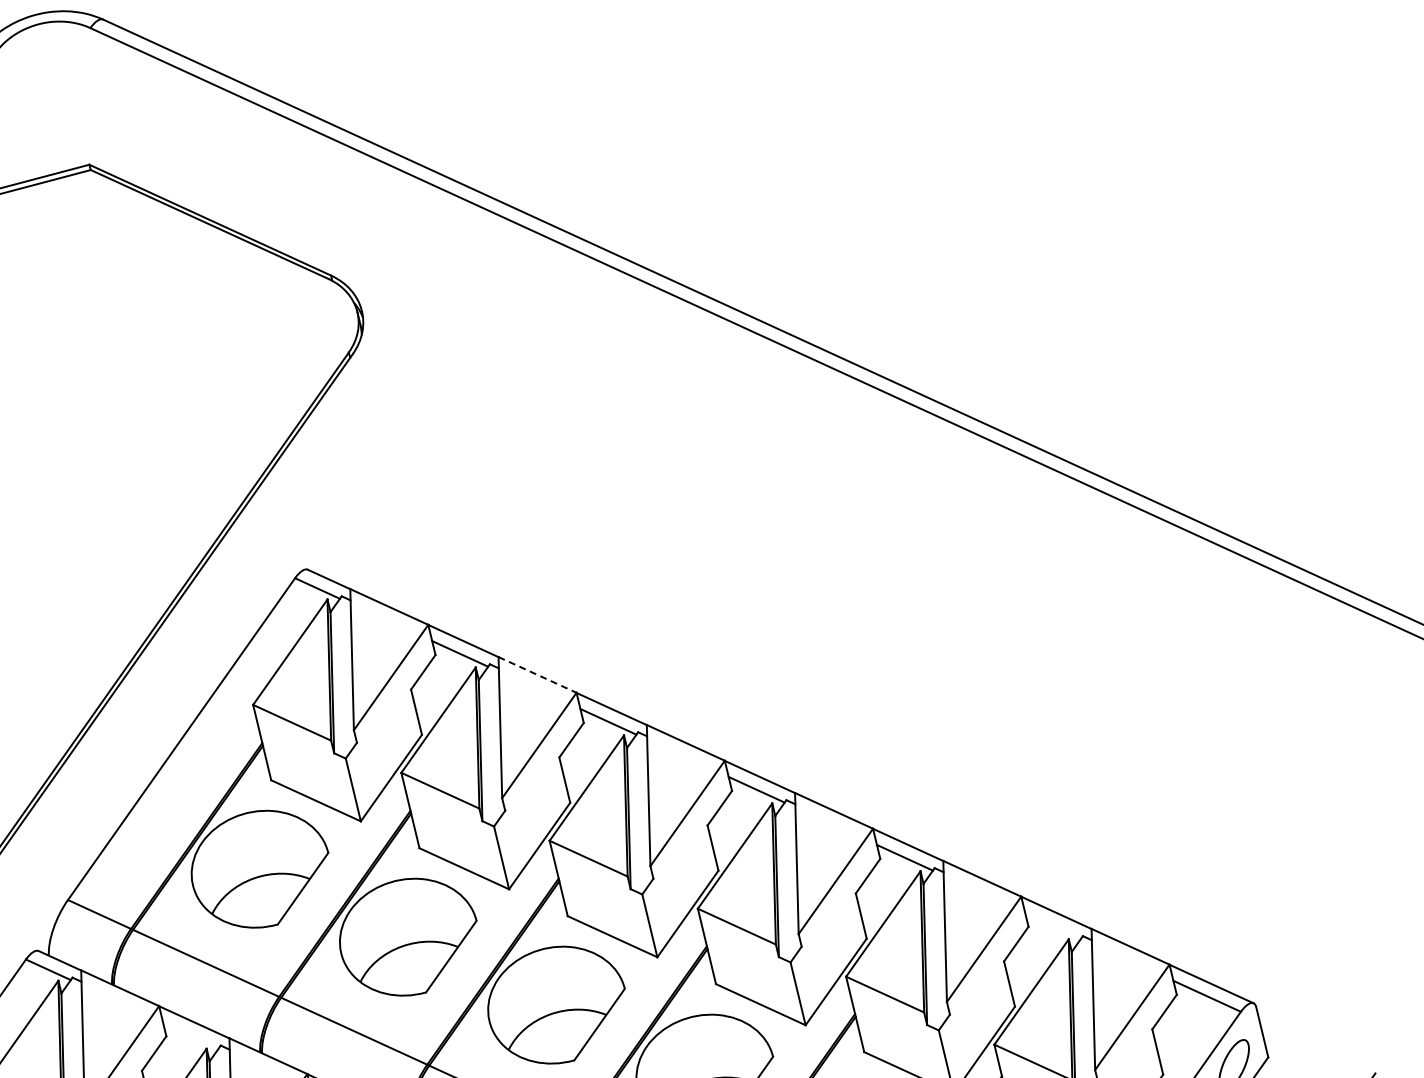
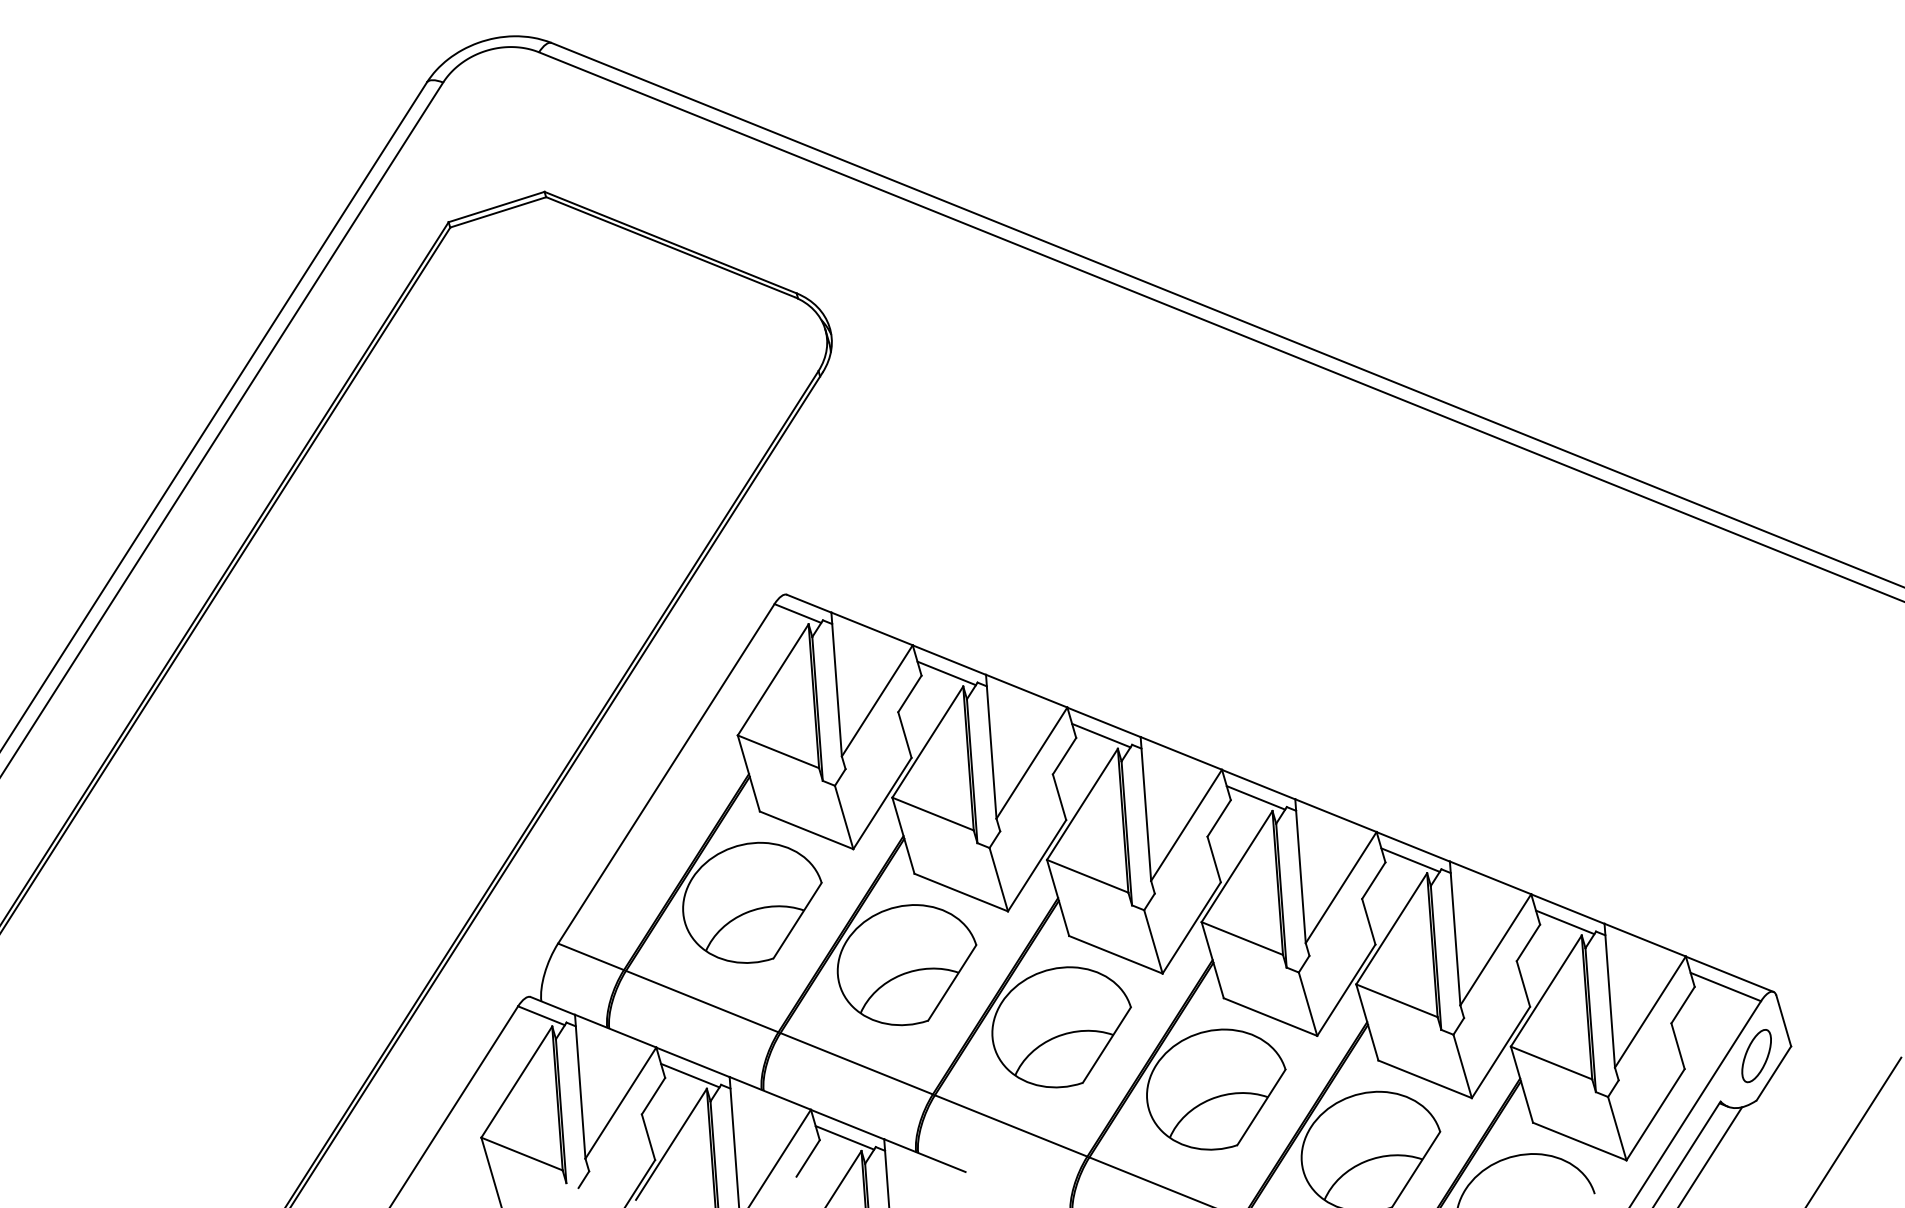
line: (537, 675) -> (1026, 691), dashed -> solid
line: (1053, 925) -> (1565, 922), added
line: (191, 1035) -> (690, 1075), added

